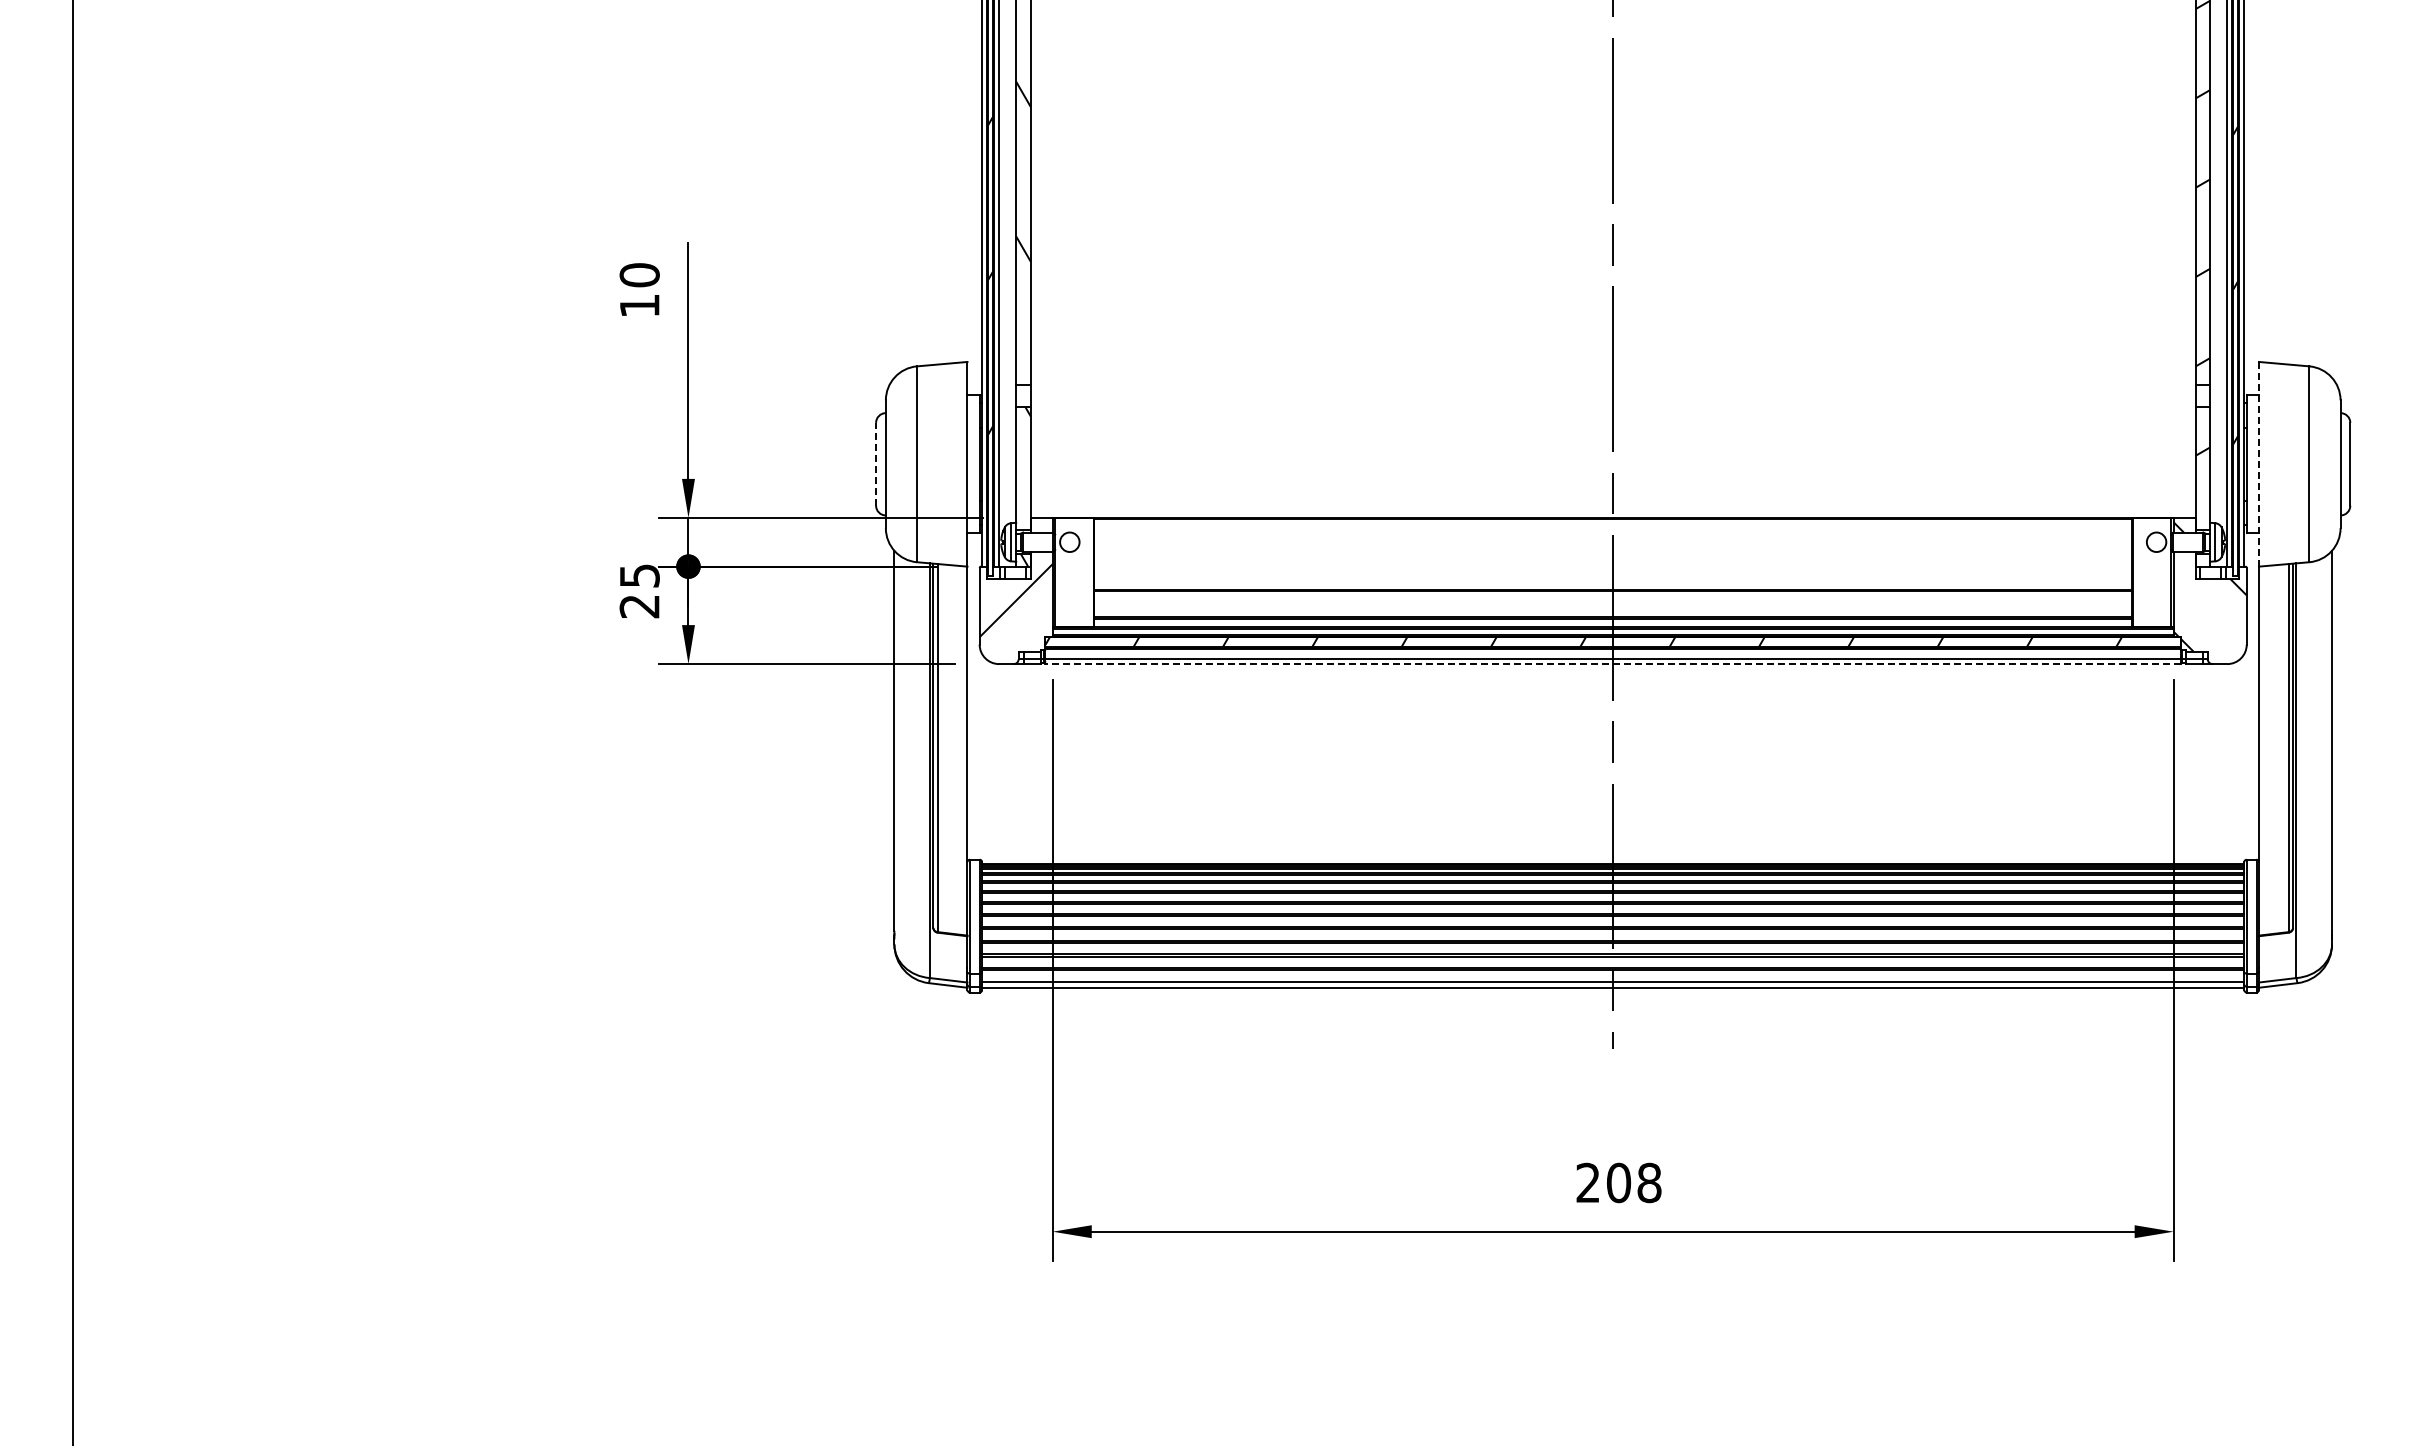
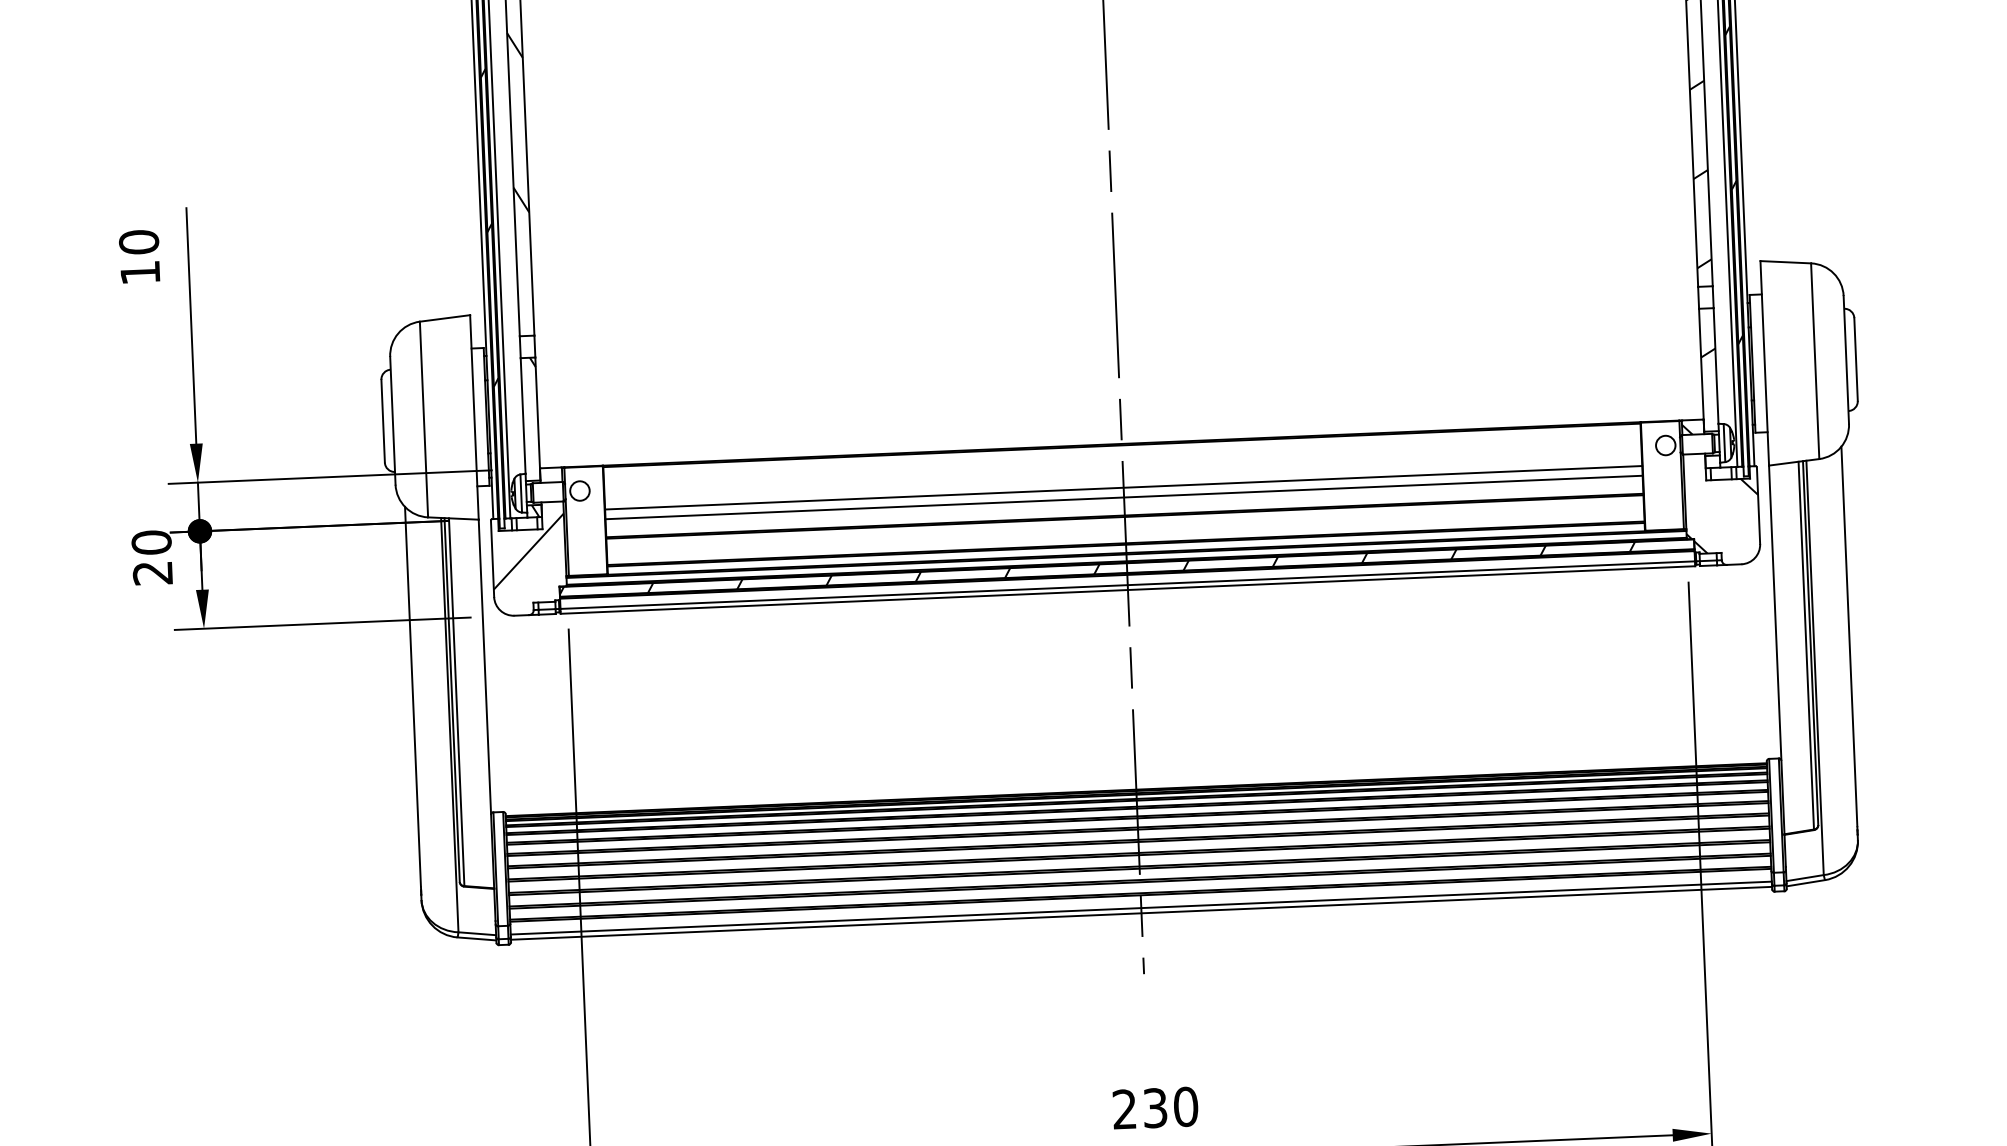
line: (876, 463) -> (383, 420), dashed -> solid
line: (2258, 463) -> (1764, 362), dashed -> solid
line: (1613, 561) -> (1123, 487), added
line: (1613, 571) -> (1124, 497), added
text: (639, 575) -> (151, 542), 25 -> 20
line: (1613, 664) -> (1128, 590), dashed -> solid
text: (1634, 1182) -> (1170, 1107), 208 -> 230

